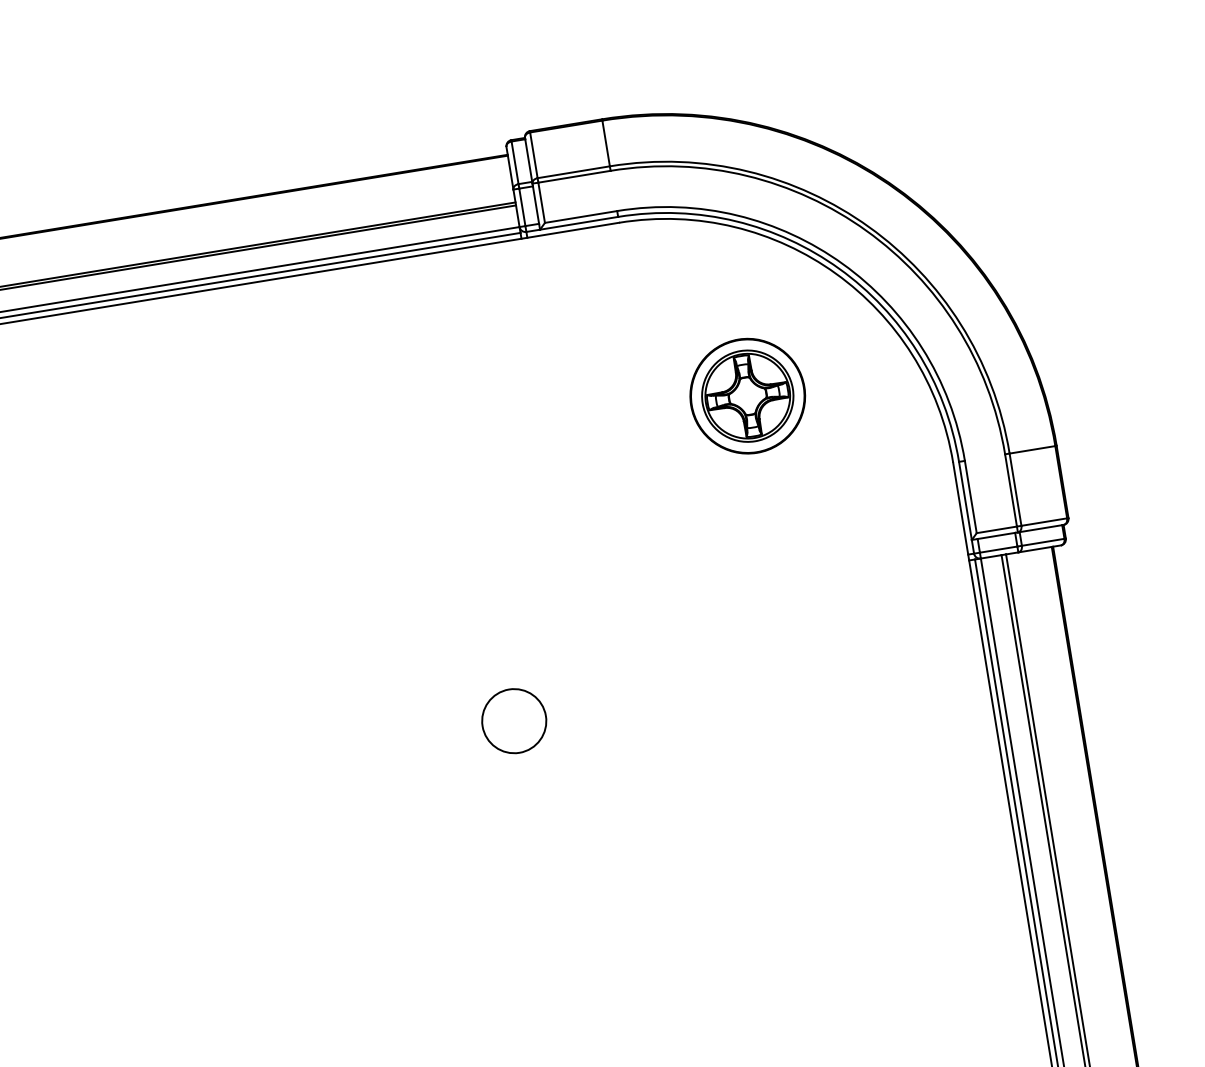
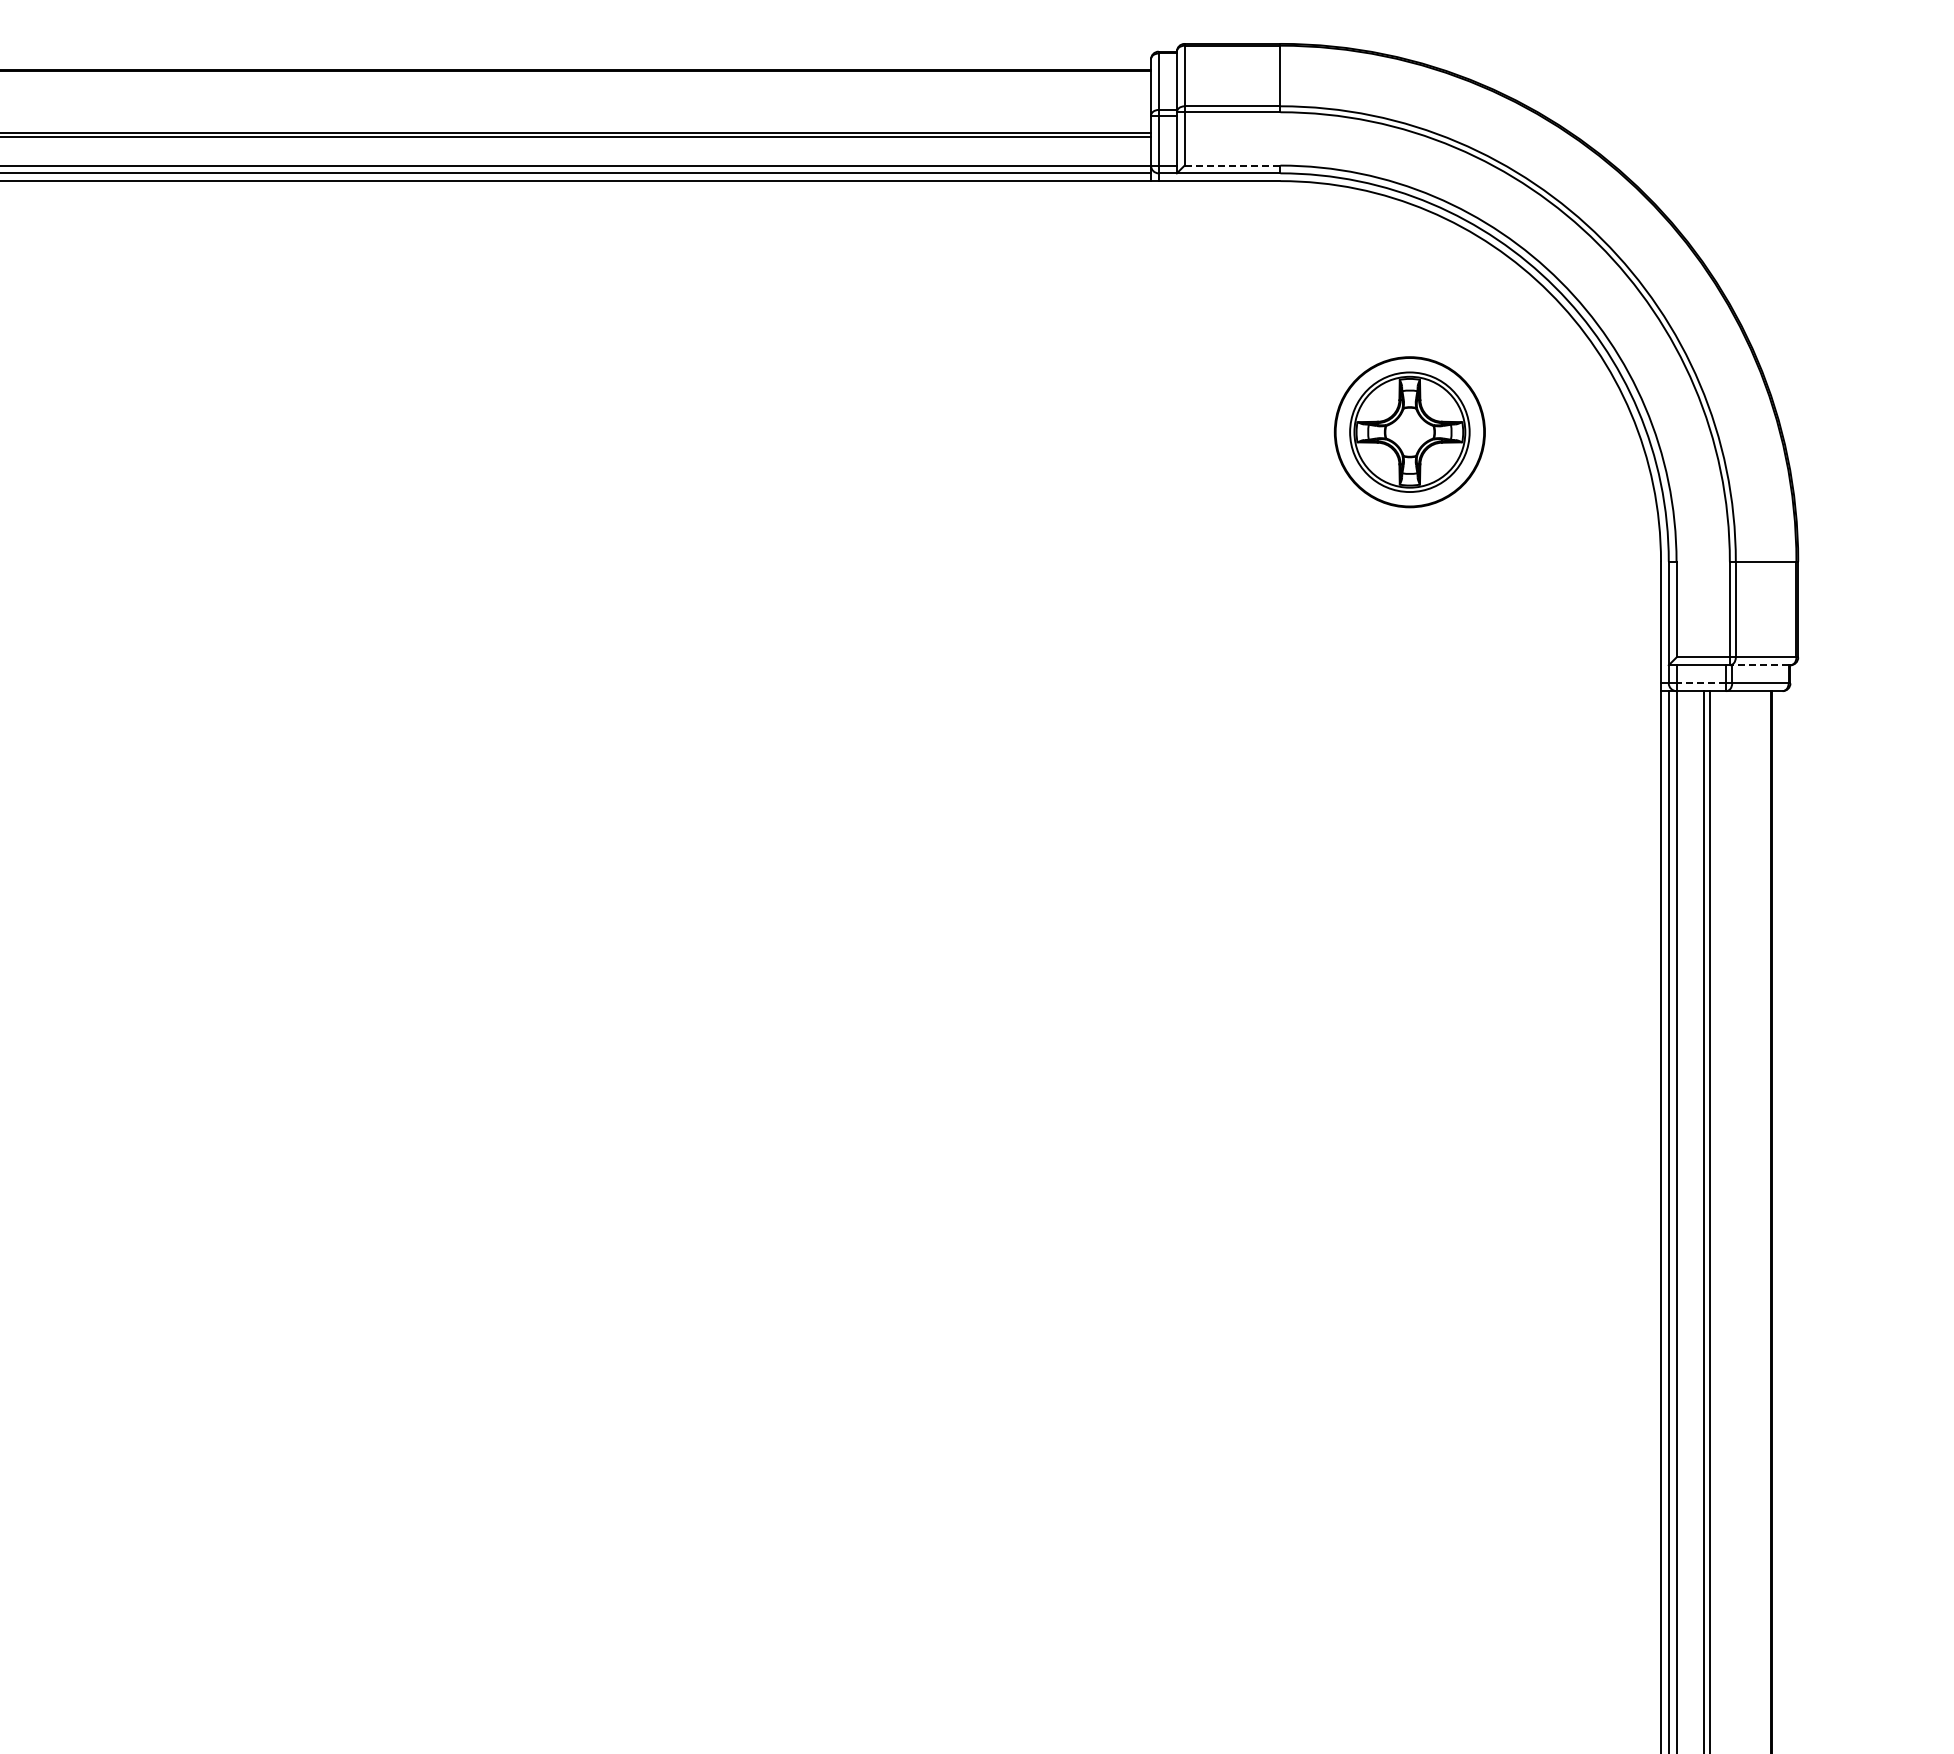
line: (581, 216) -> (1232, 165), solid -> dashed
line: (1040, 528) -> (1759, 665), solid -> dashed
line: (998, 549) -> (1701, 683), solid -> dashed
circle: (514, 721) -> (1039, 802), removed

